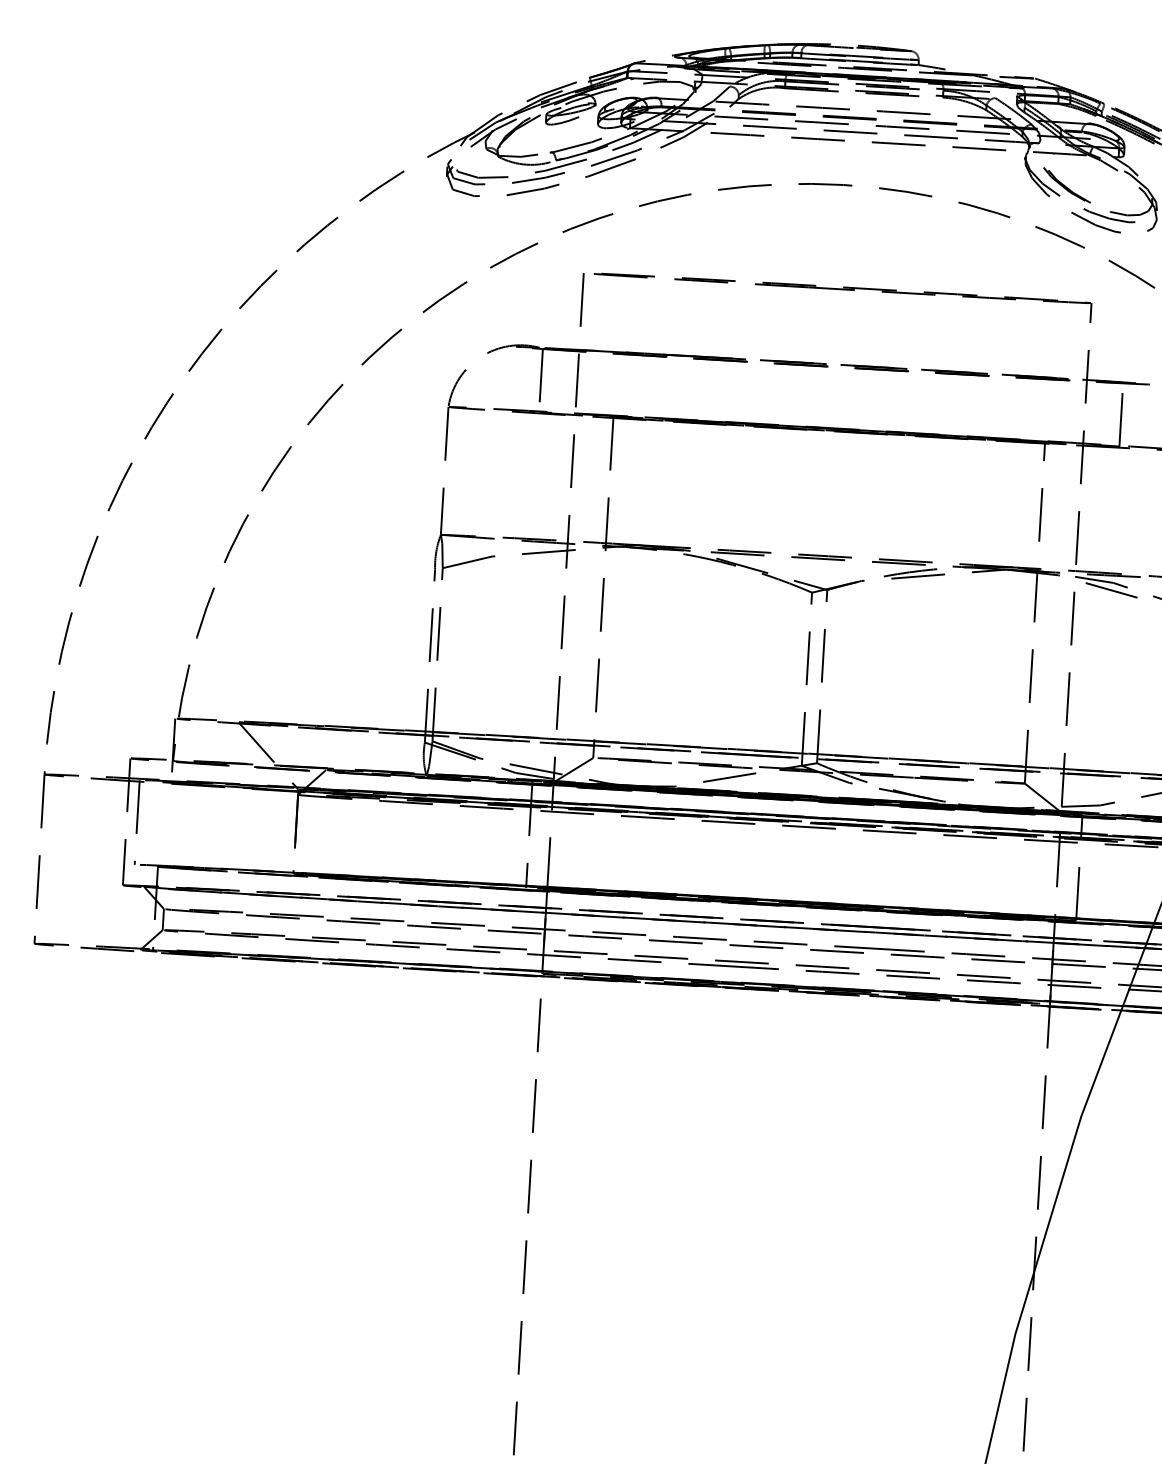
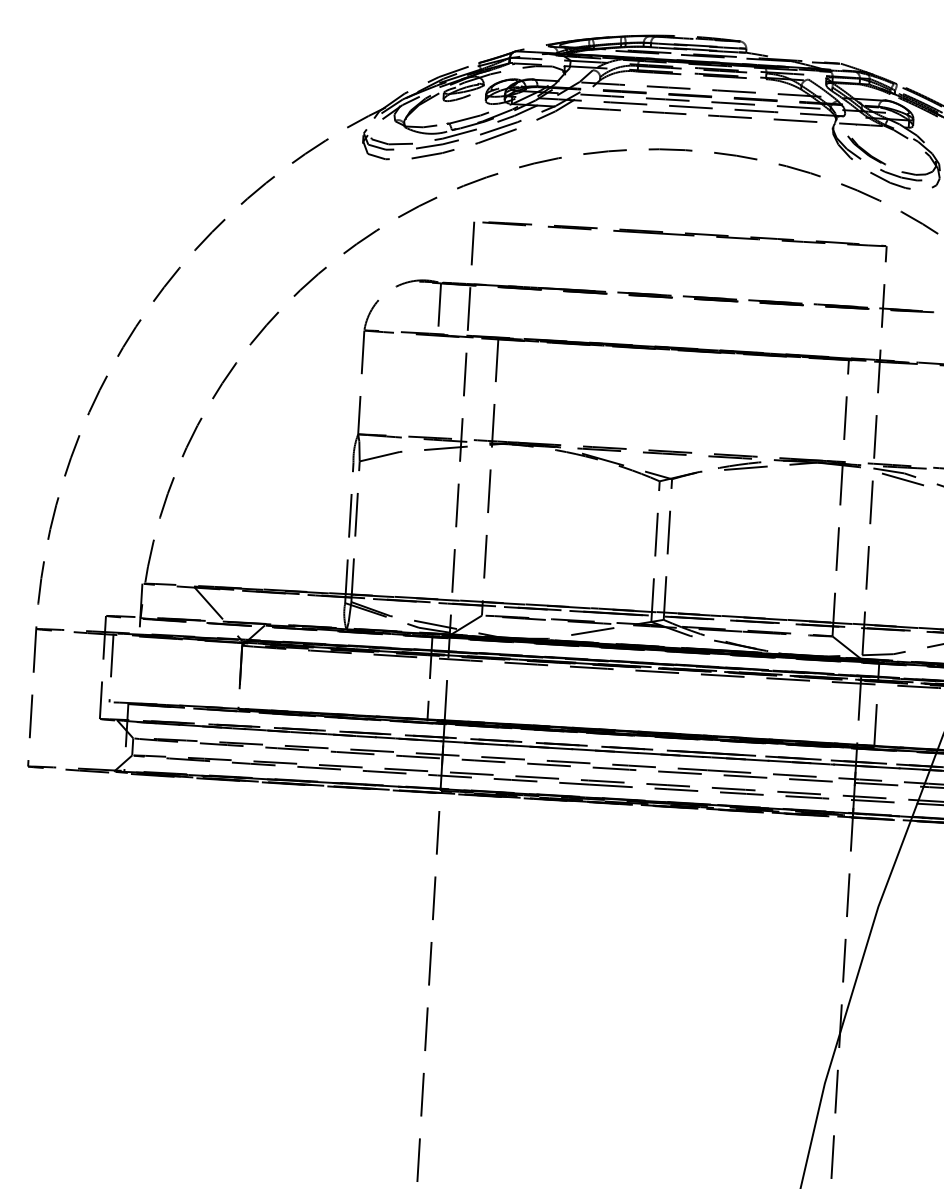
line: (1120, 414) -> (910, 336), removed

